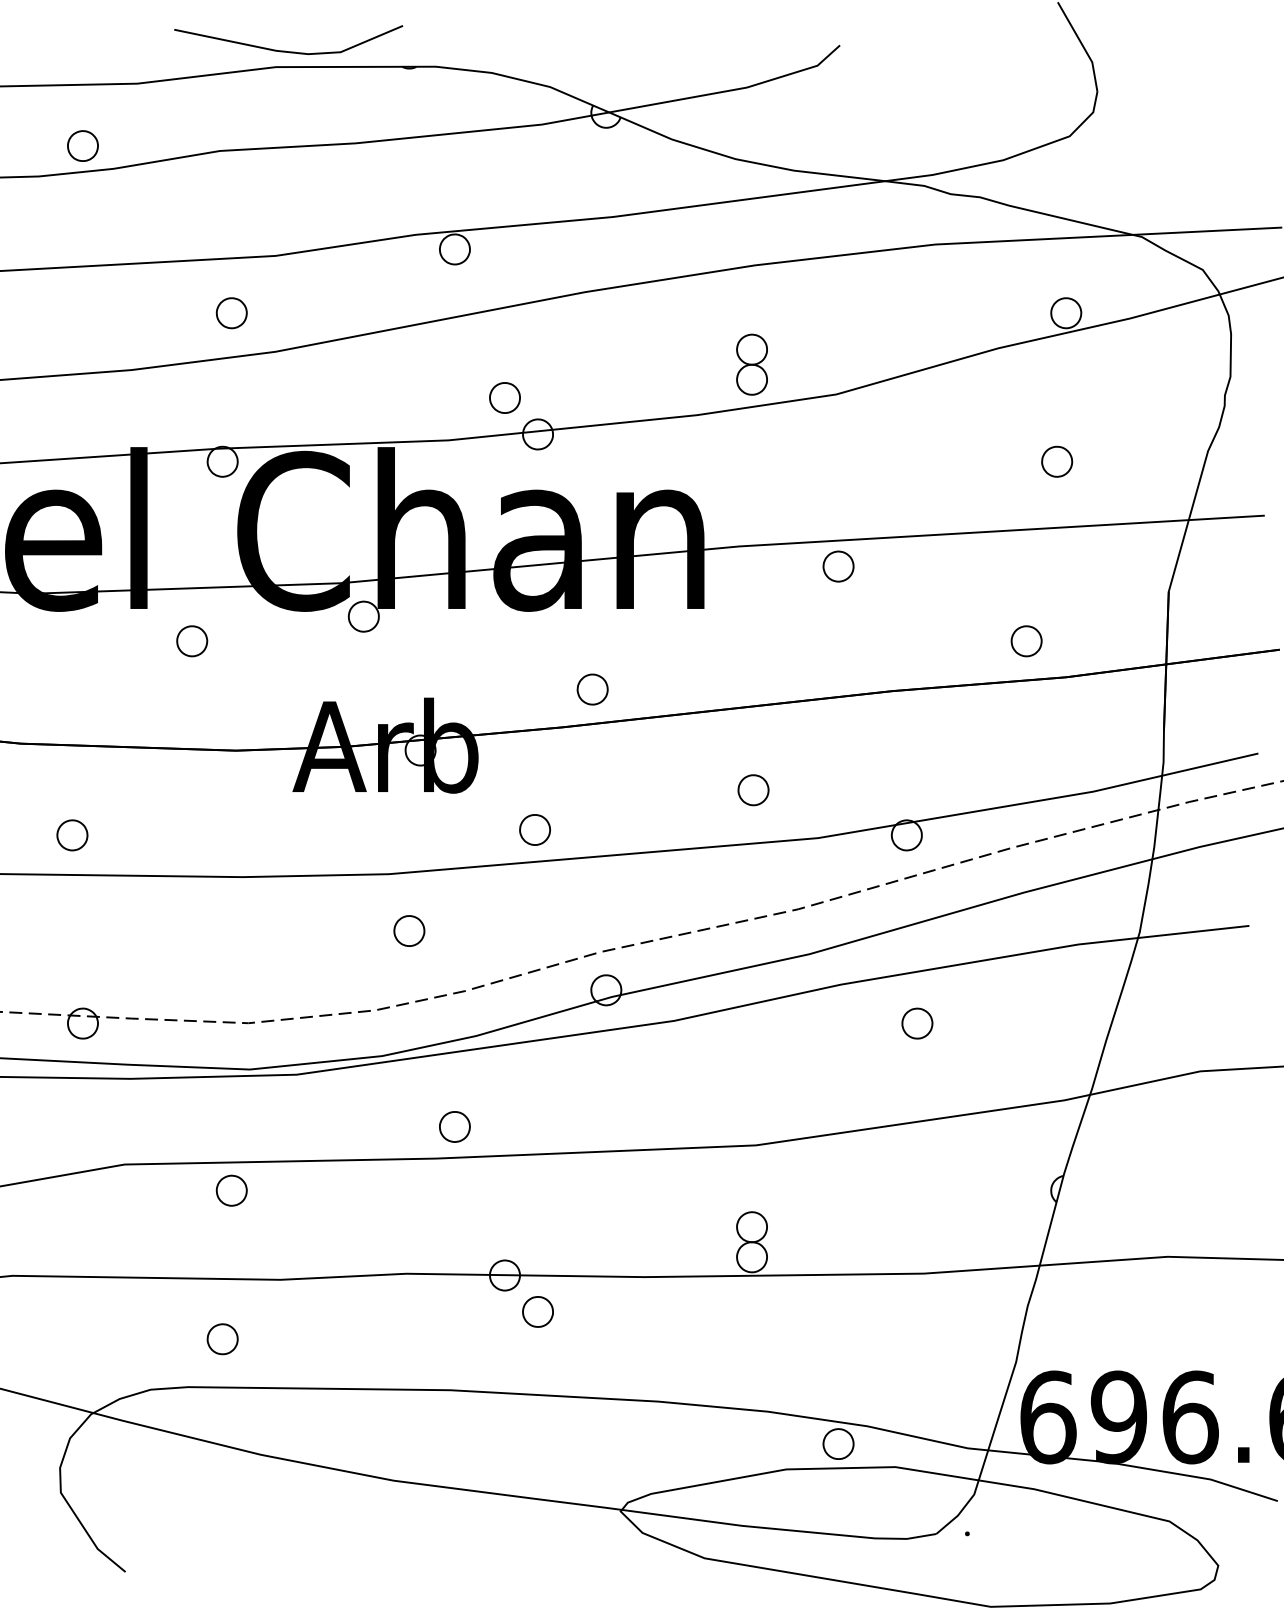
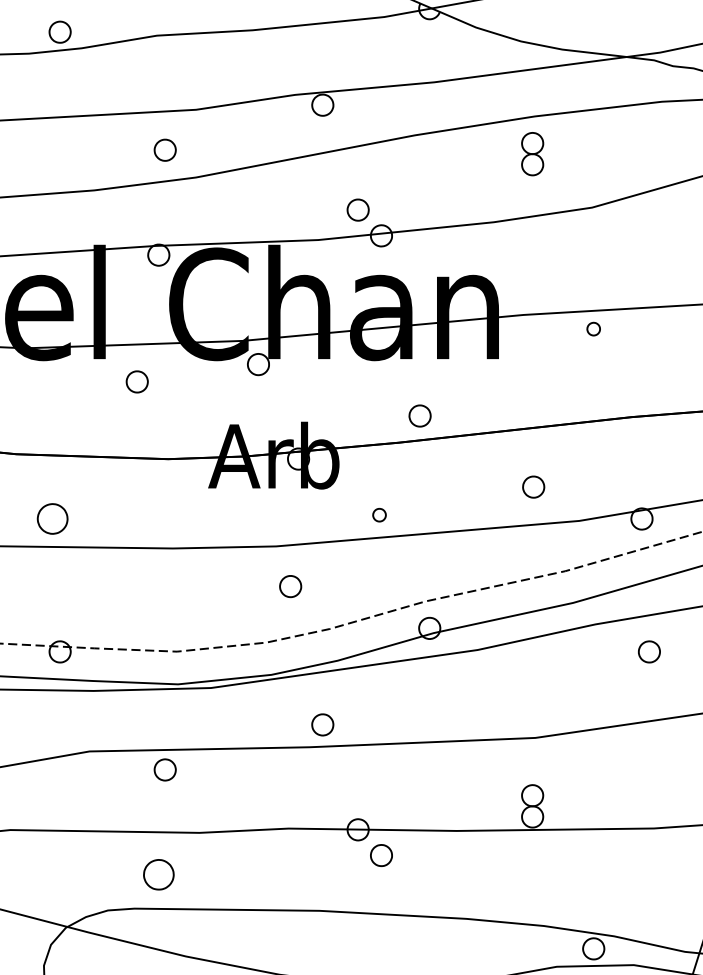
part: (751, 364) -> (532, 153), moved
part: (838, 566) -> (593, 329), size x0.6
part: (535, 829) -> (379, 514), size x0.6
part: (72, 835) -> (52, 519), size x1.4
part: (222, 1339) -> (158, 875), size x1.4

